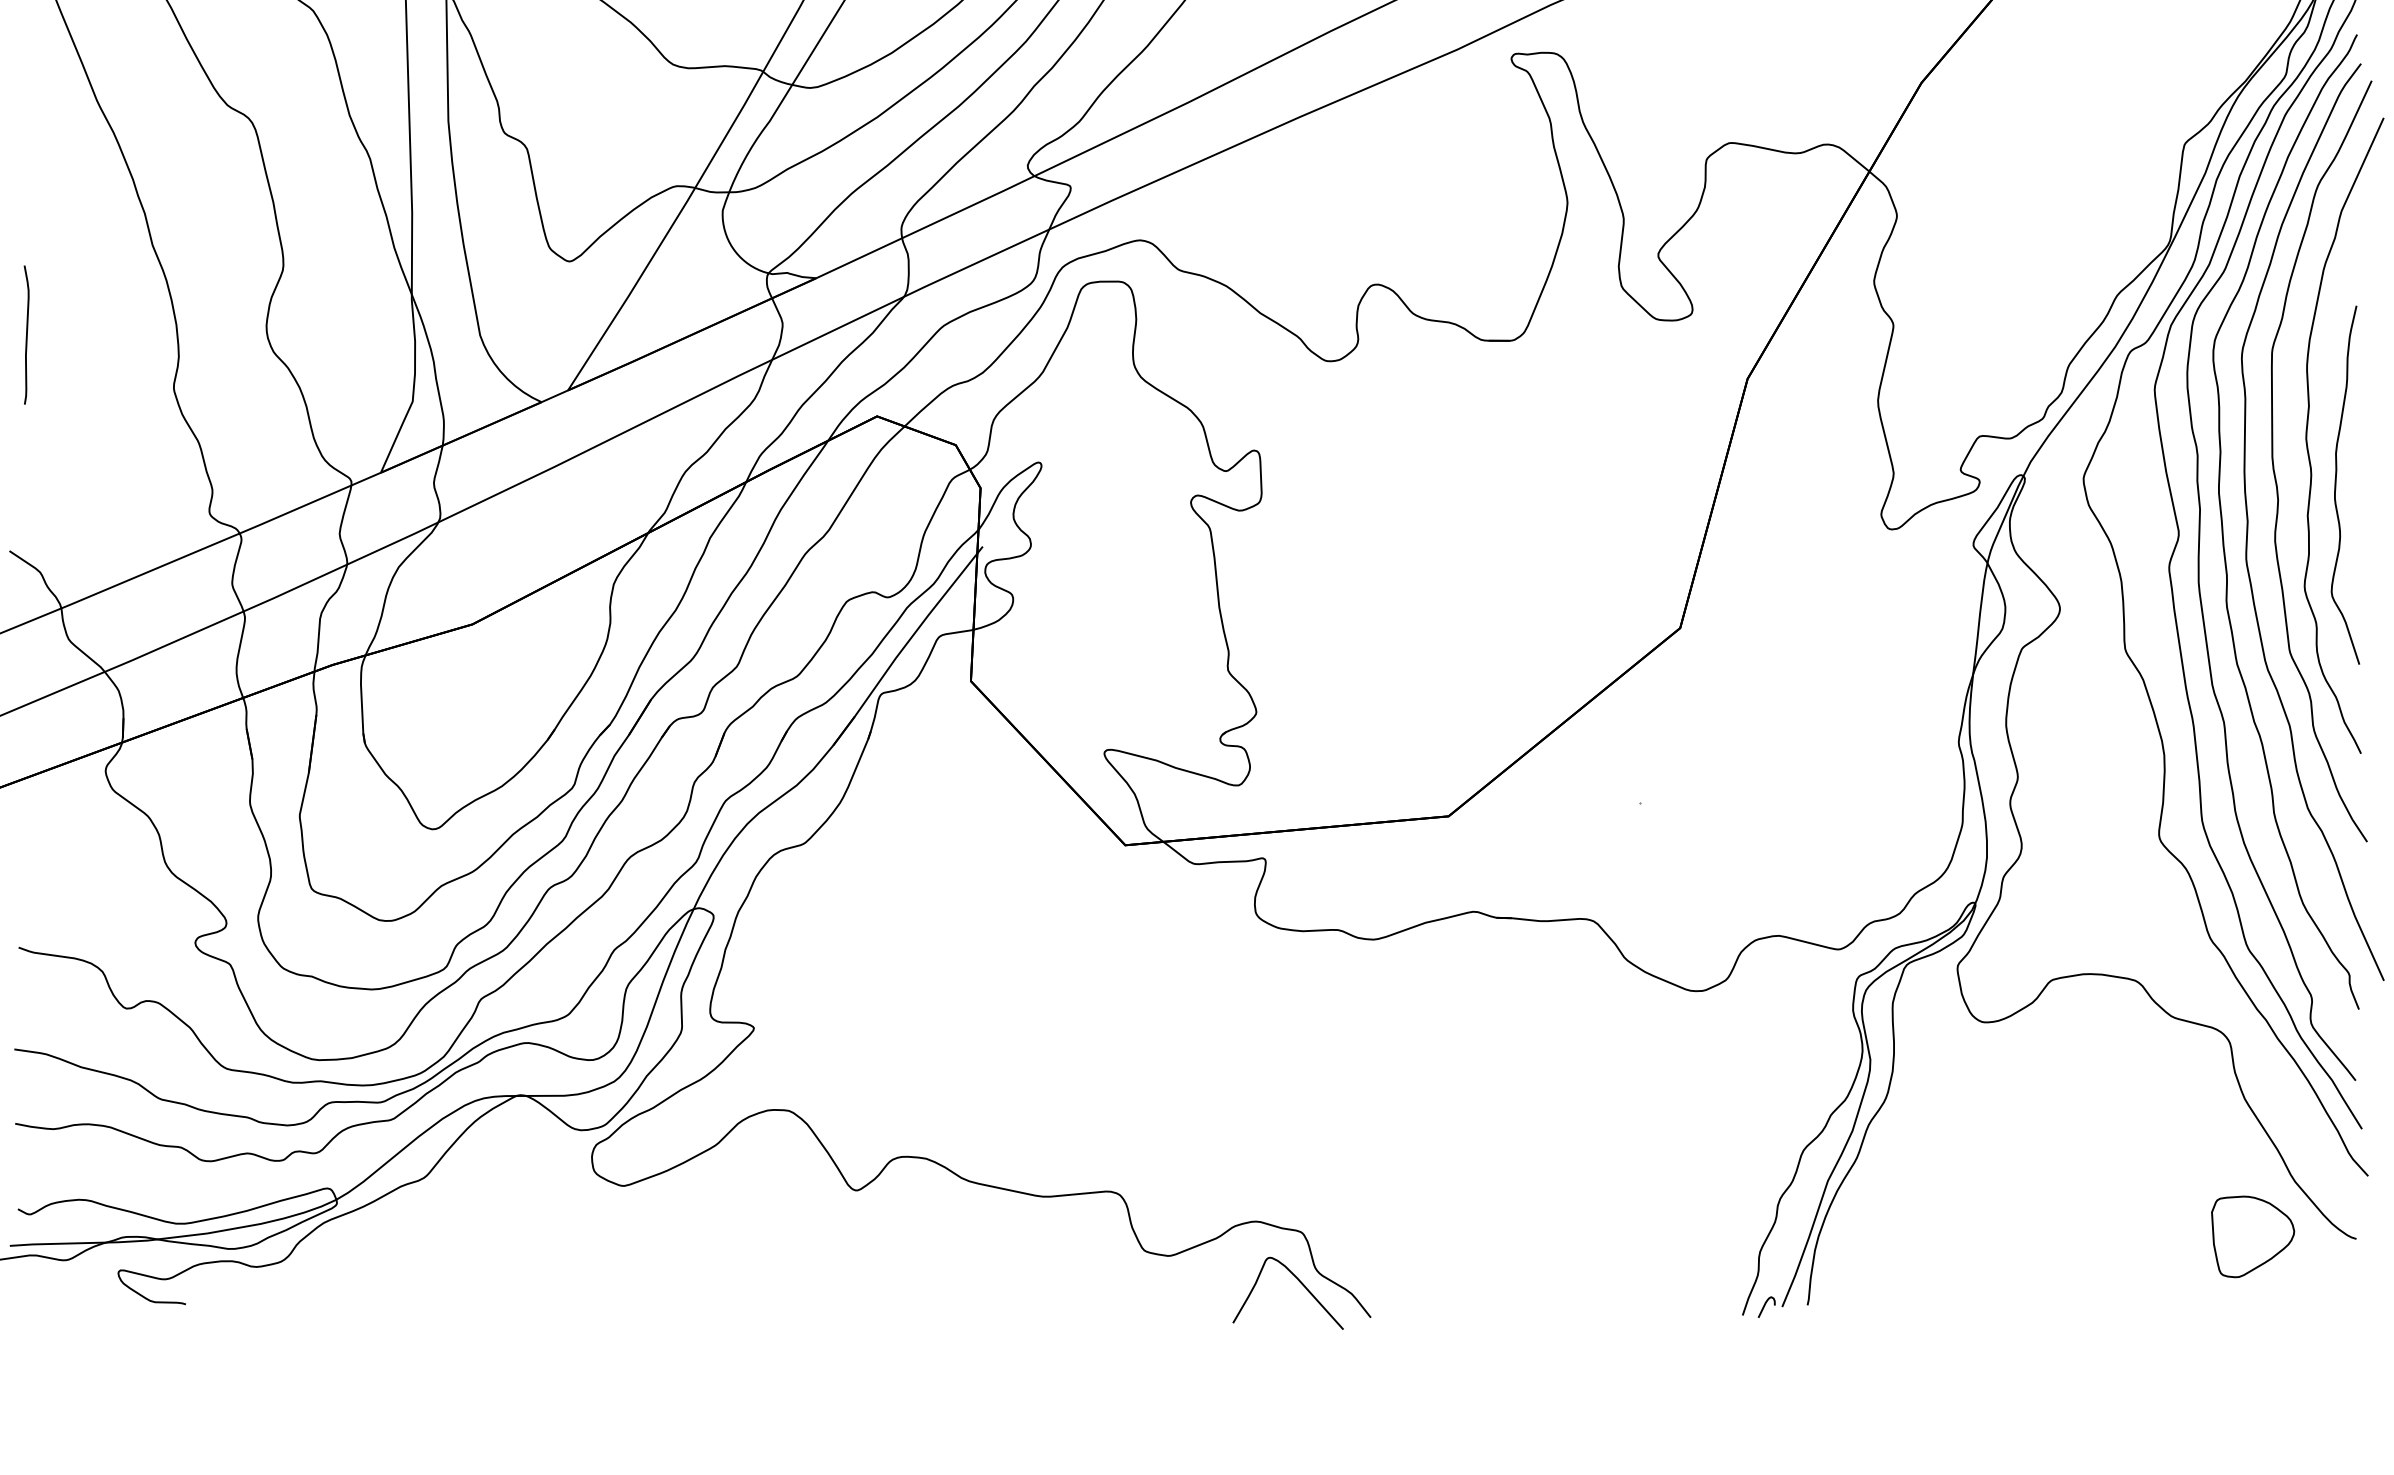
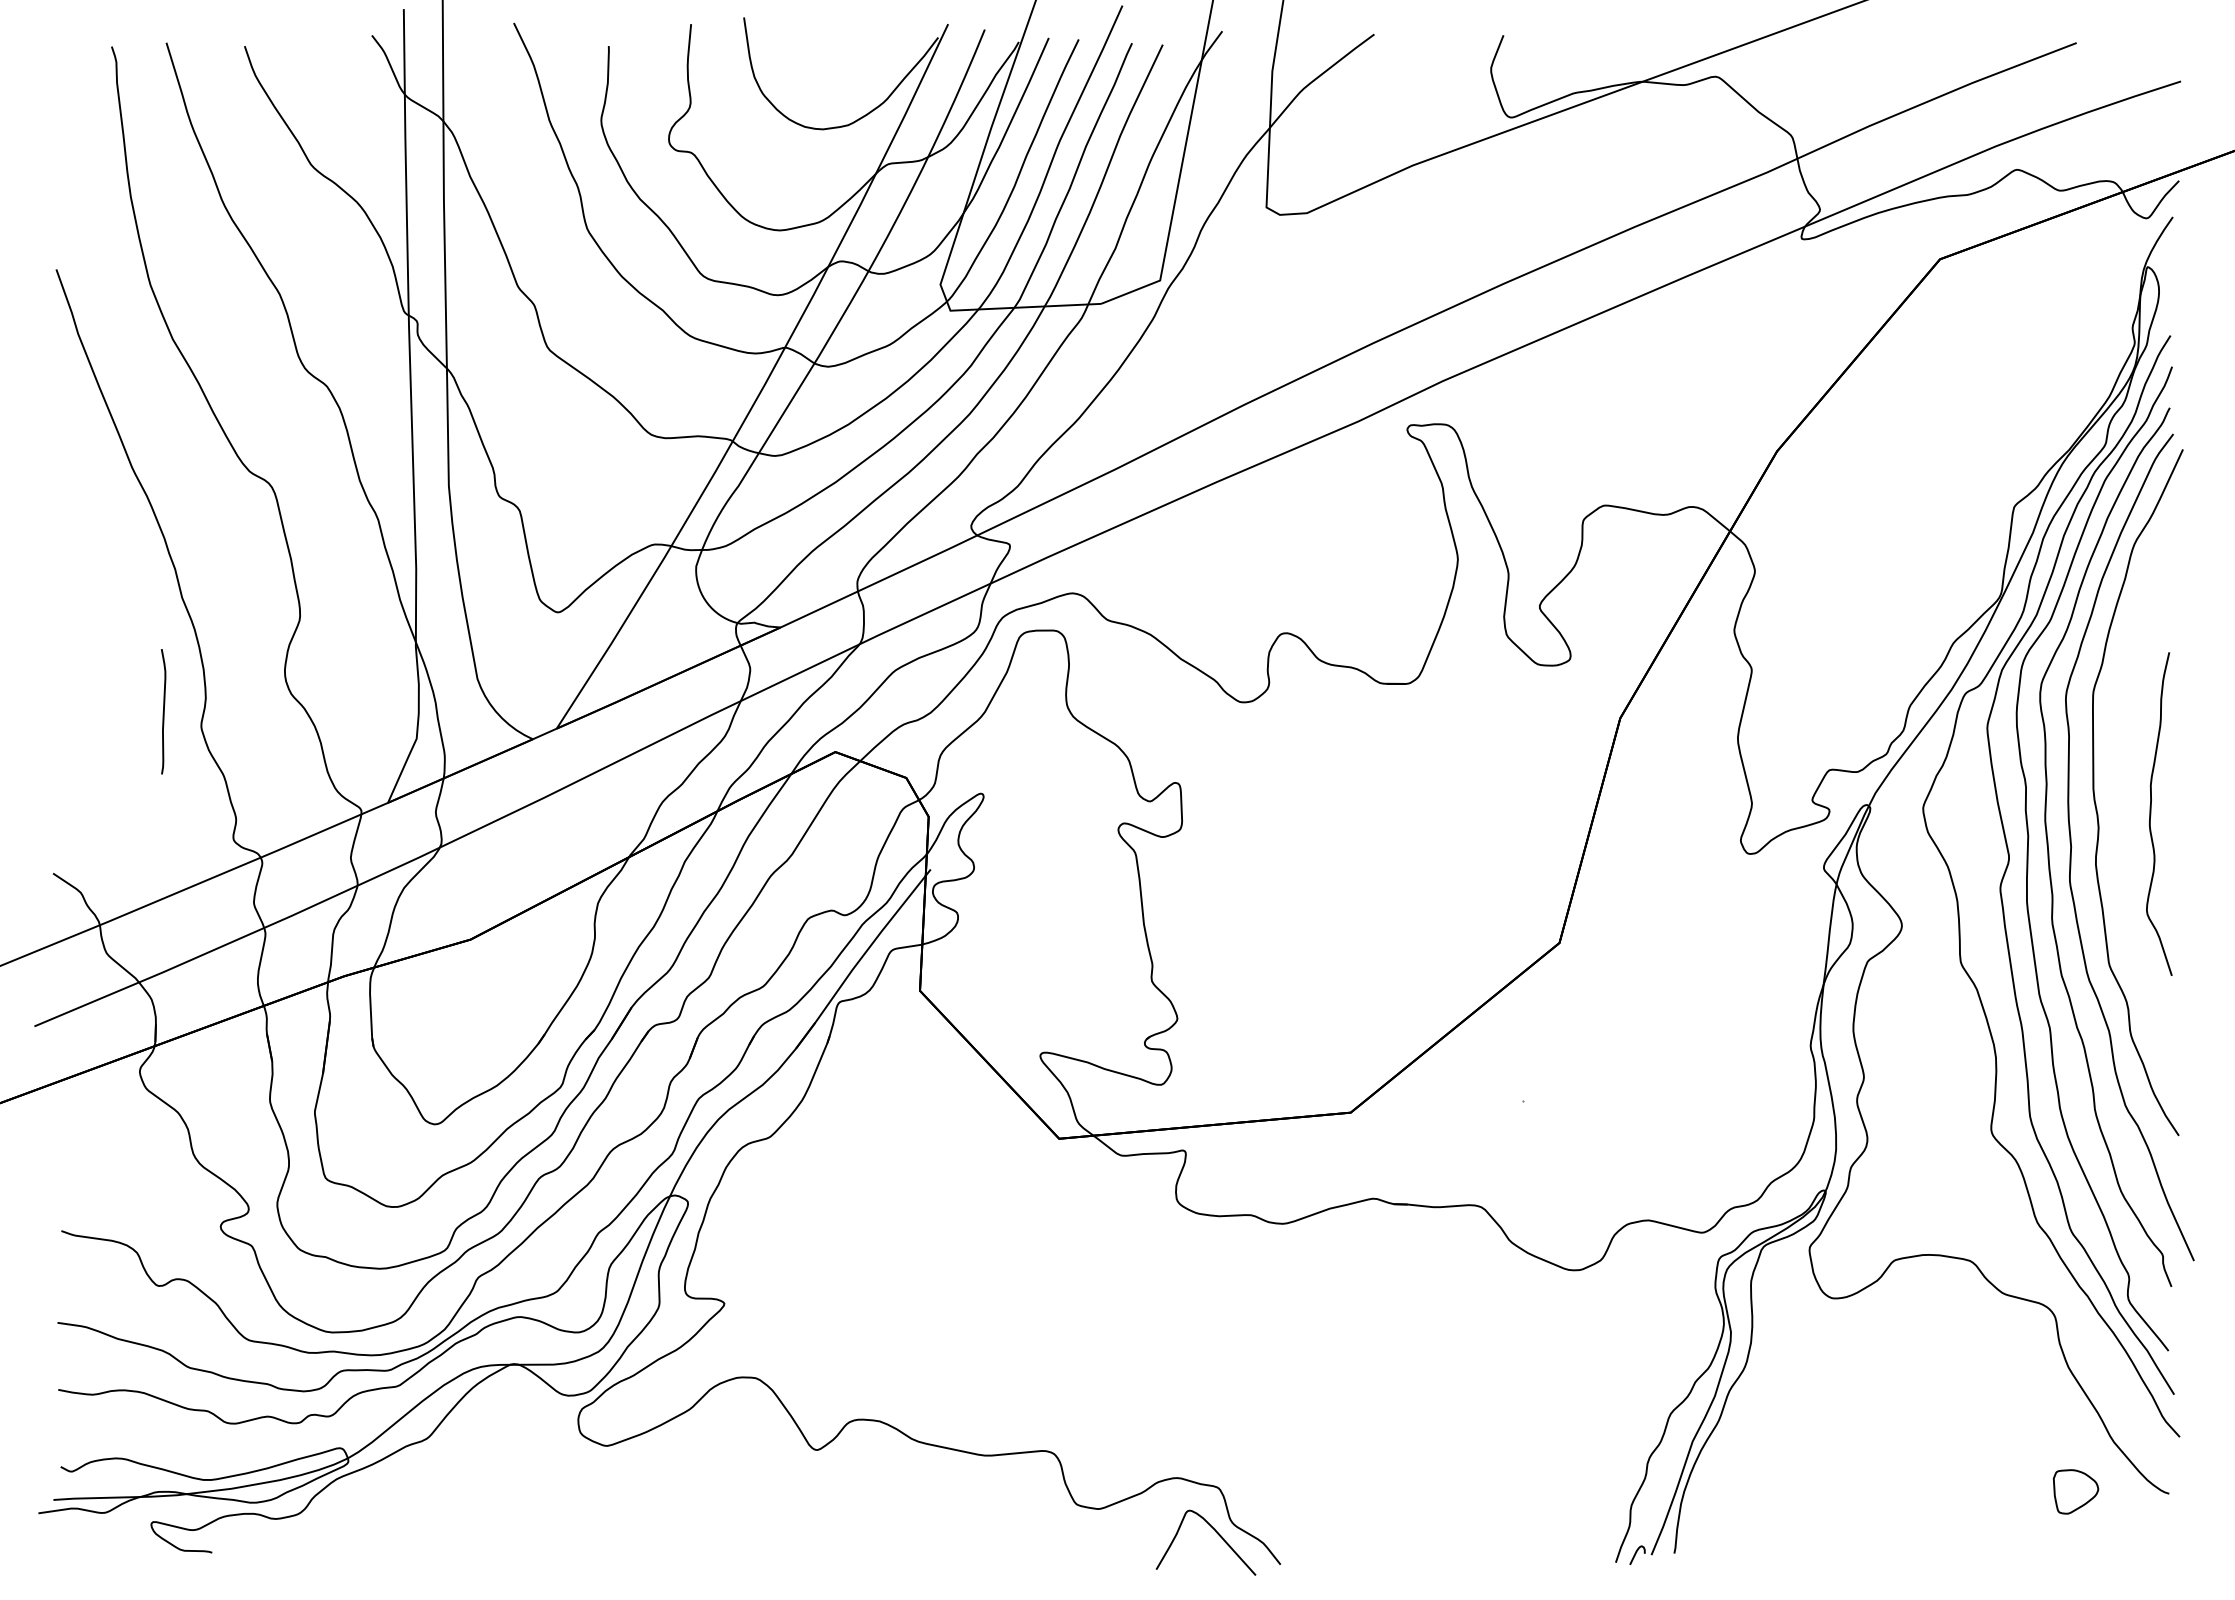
curve: (26, 334) -> (163, 711), moved
curve: (2307, 433) -> (2125, 767), removed
part: (2252, 1236) -> (2075, 1491), size x0.6

